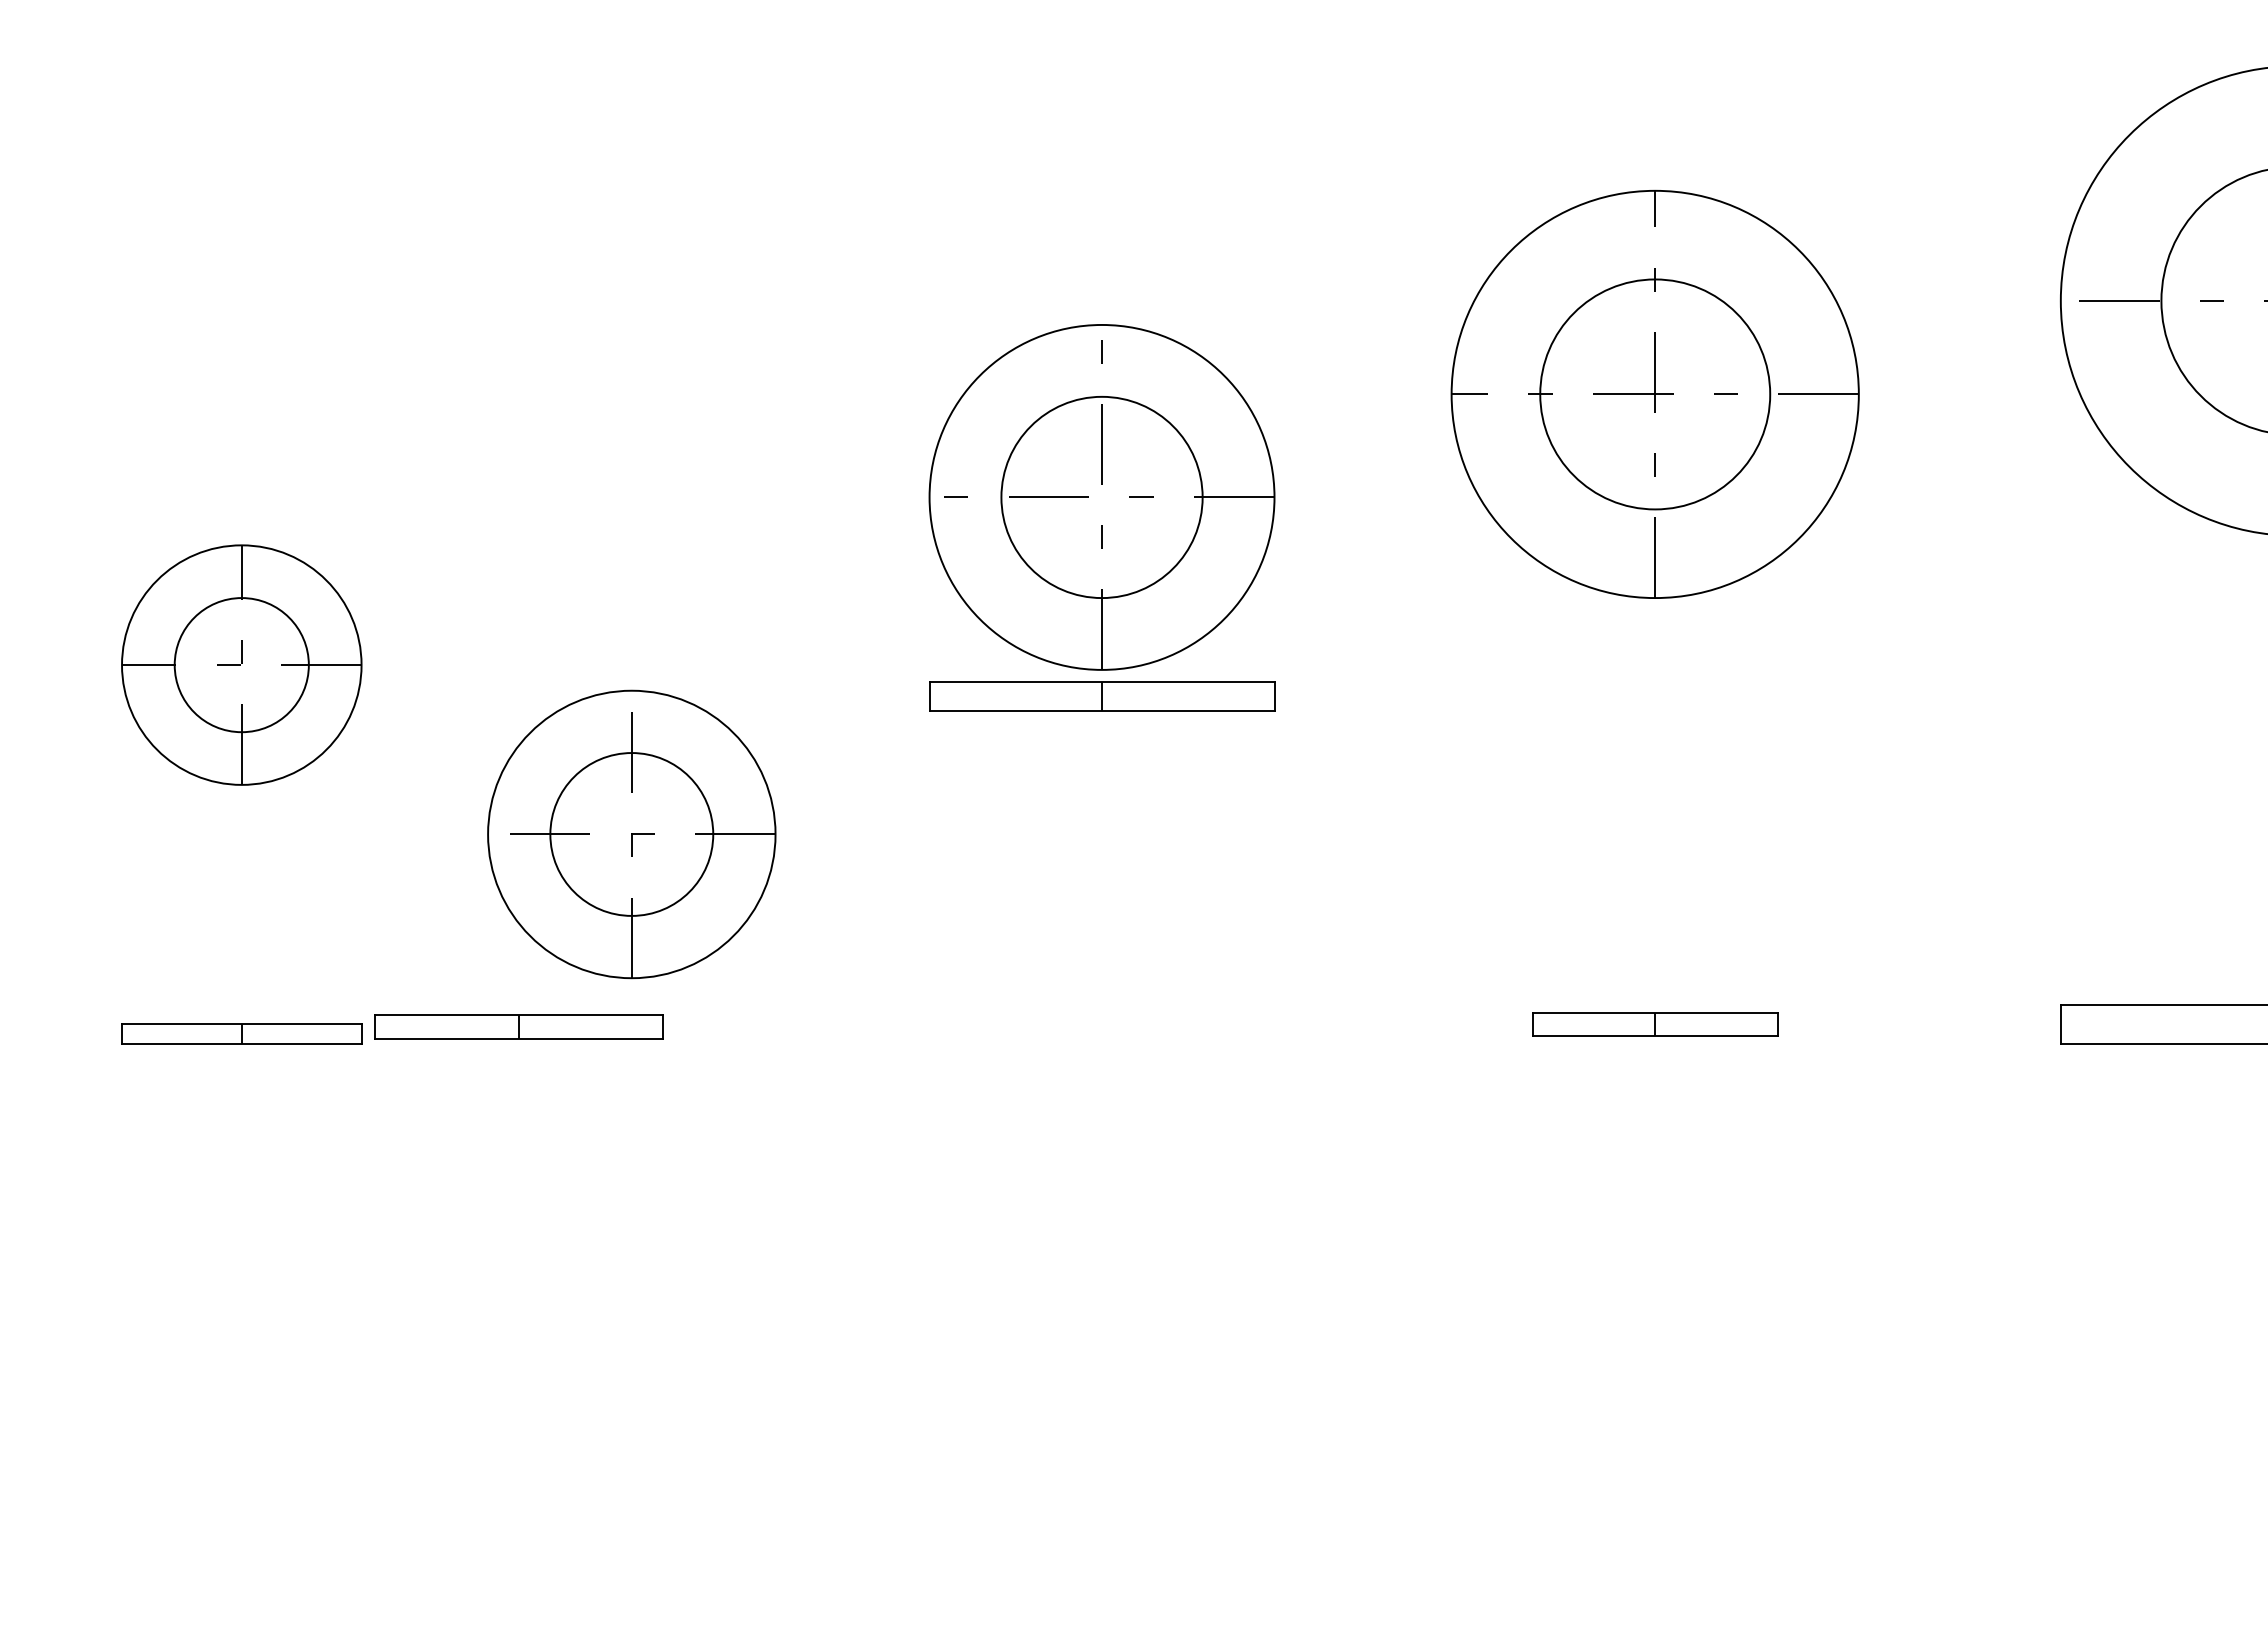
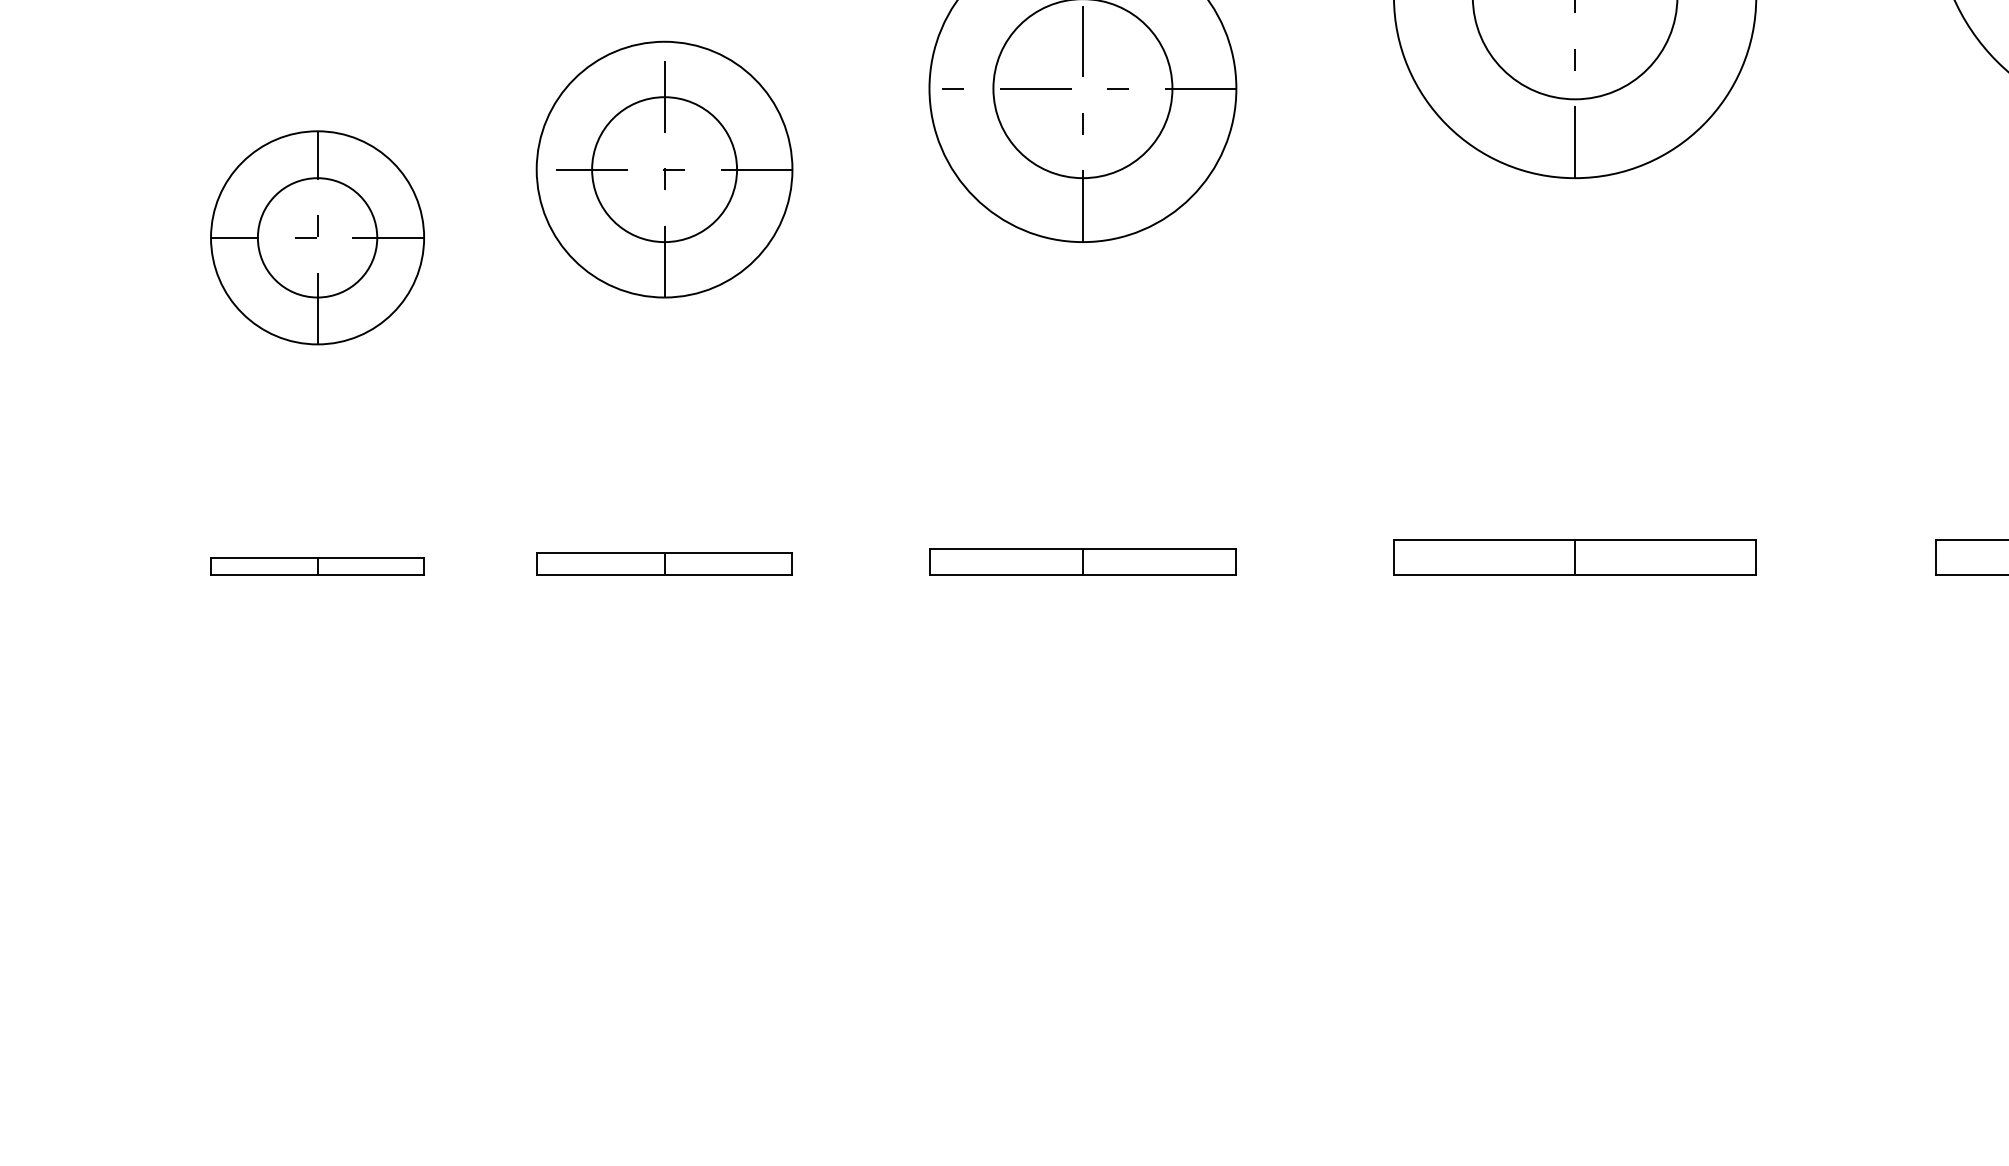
part: (1102, 696) -> (1083, 562), moved
part: (631, 834) -> (664, 169), moved
part: (1655, 1024) -> (1575, 557), size x1.67
part: (518, 1026) -> (664, 563), moved

